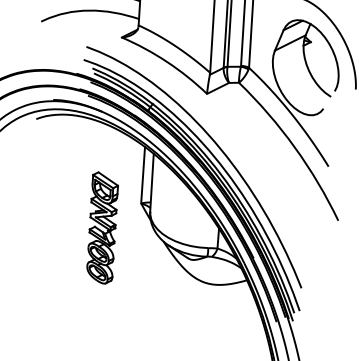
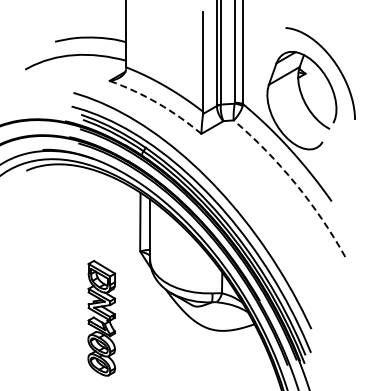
arc: (166, 62) -> (157, 103), solid -> dashed
arc: (294, 147) -> (295, 183), solid -> dashed
part: (102, 227) -> (101, 317), moved

